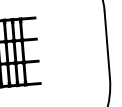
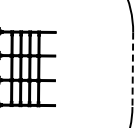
line: (107, 45) -> (132, 70), solid -> dashed

